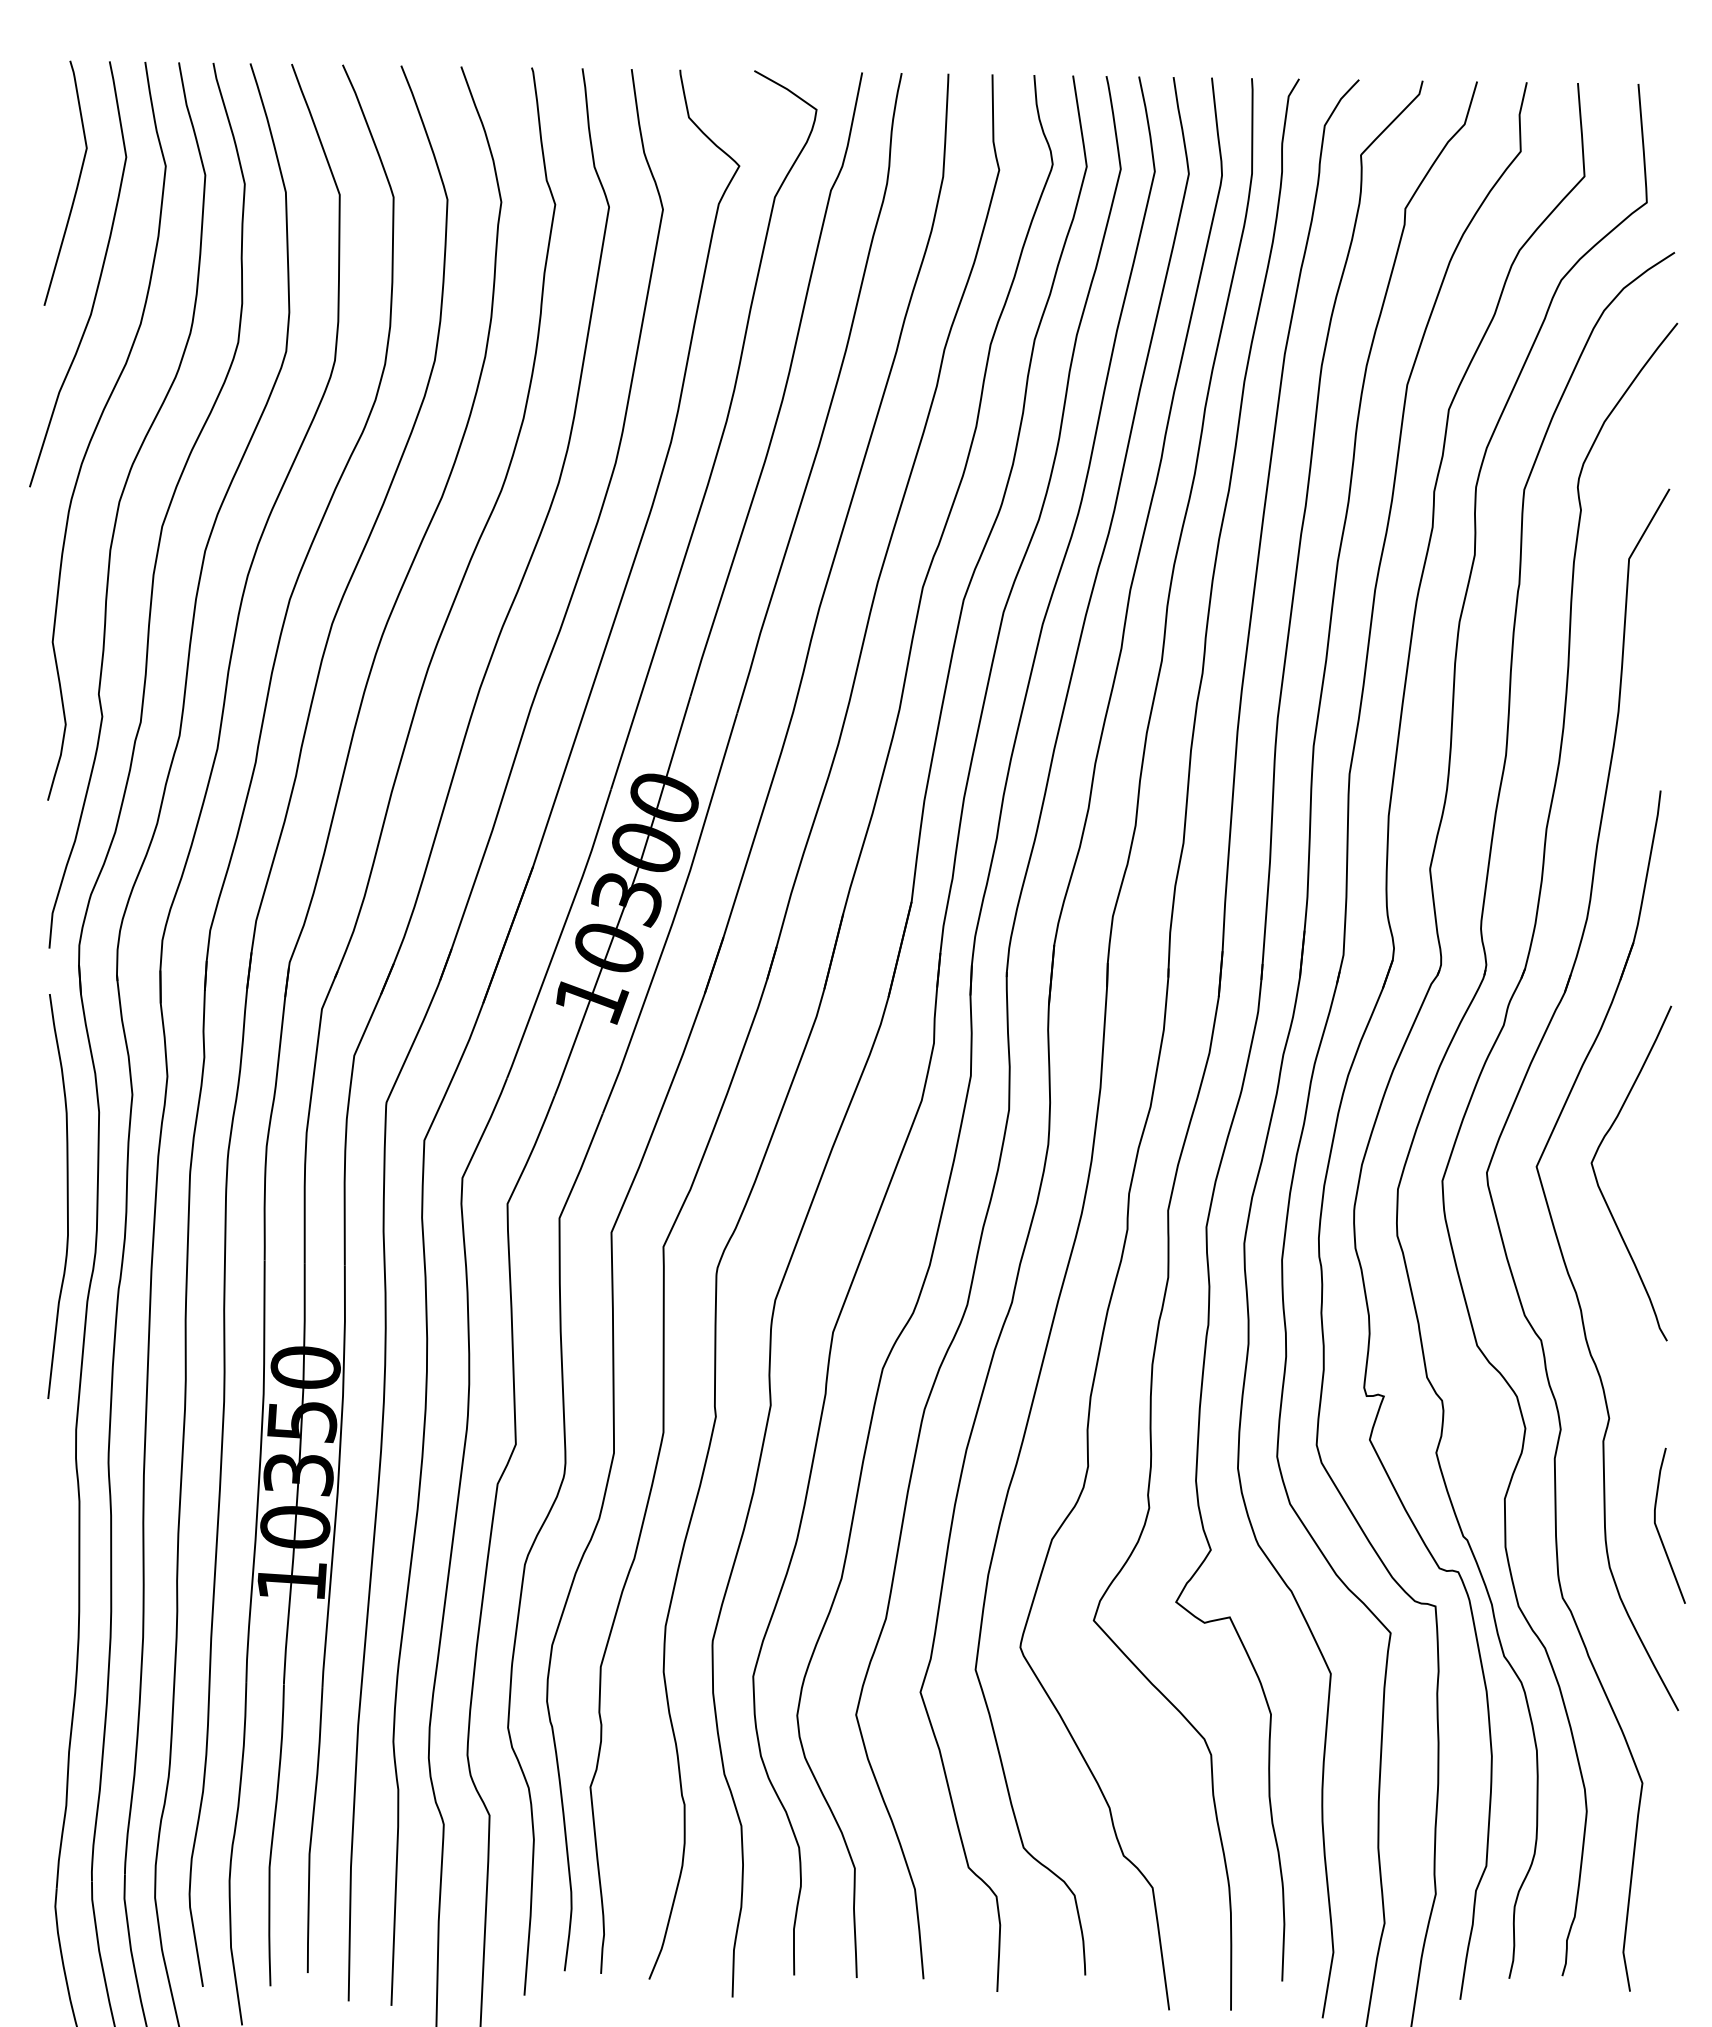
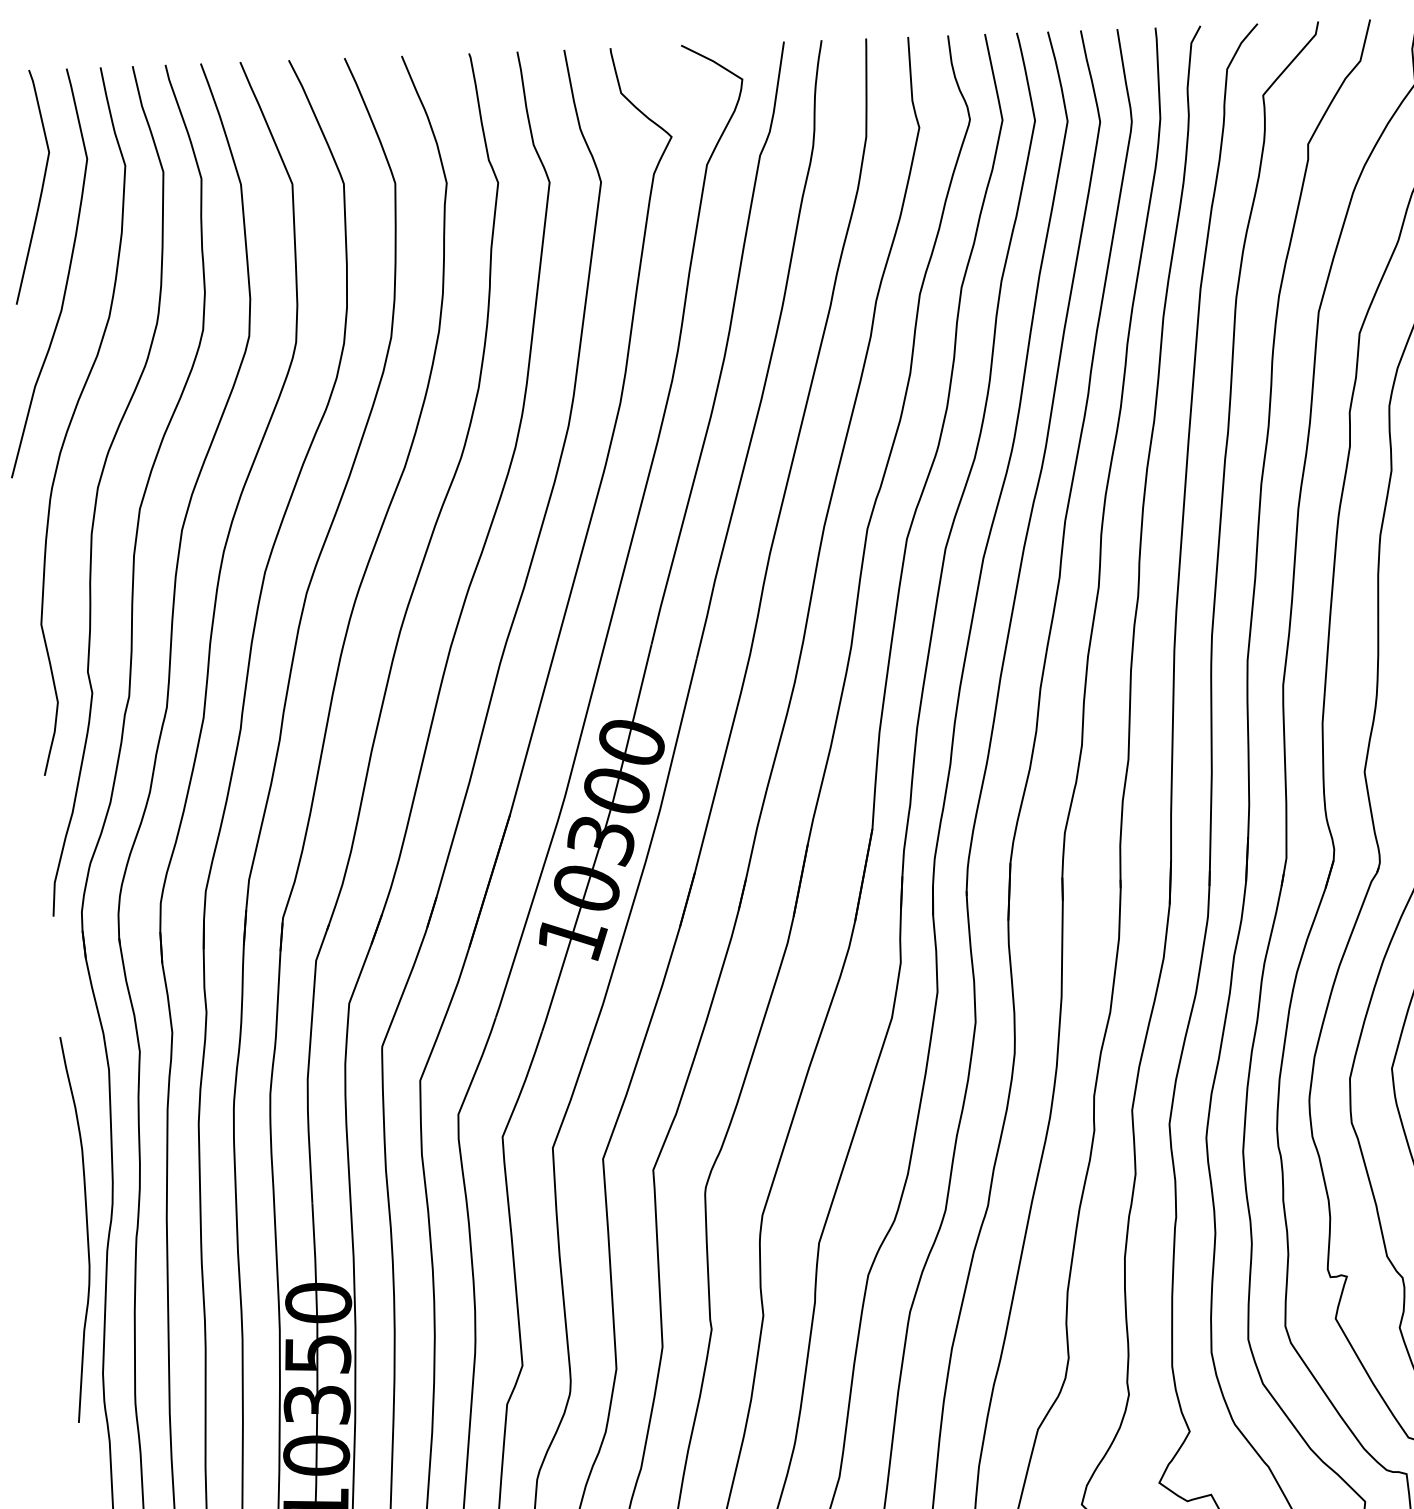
curve: (66, 1196) -> (86, 1229), moved

